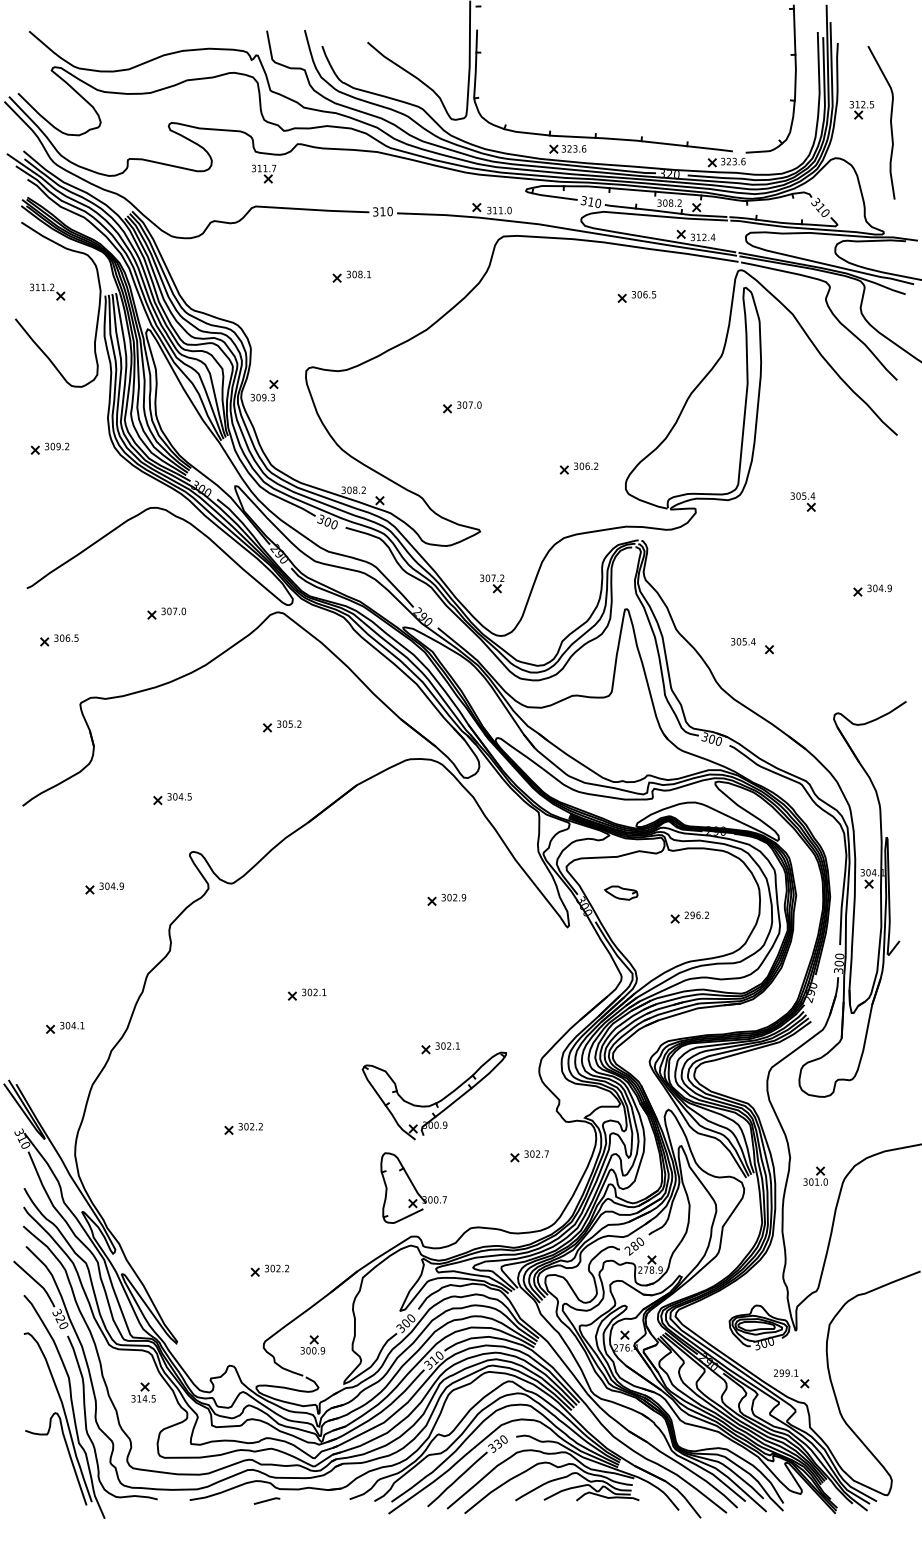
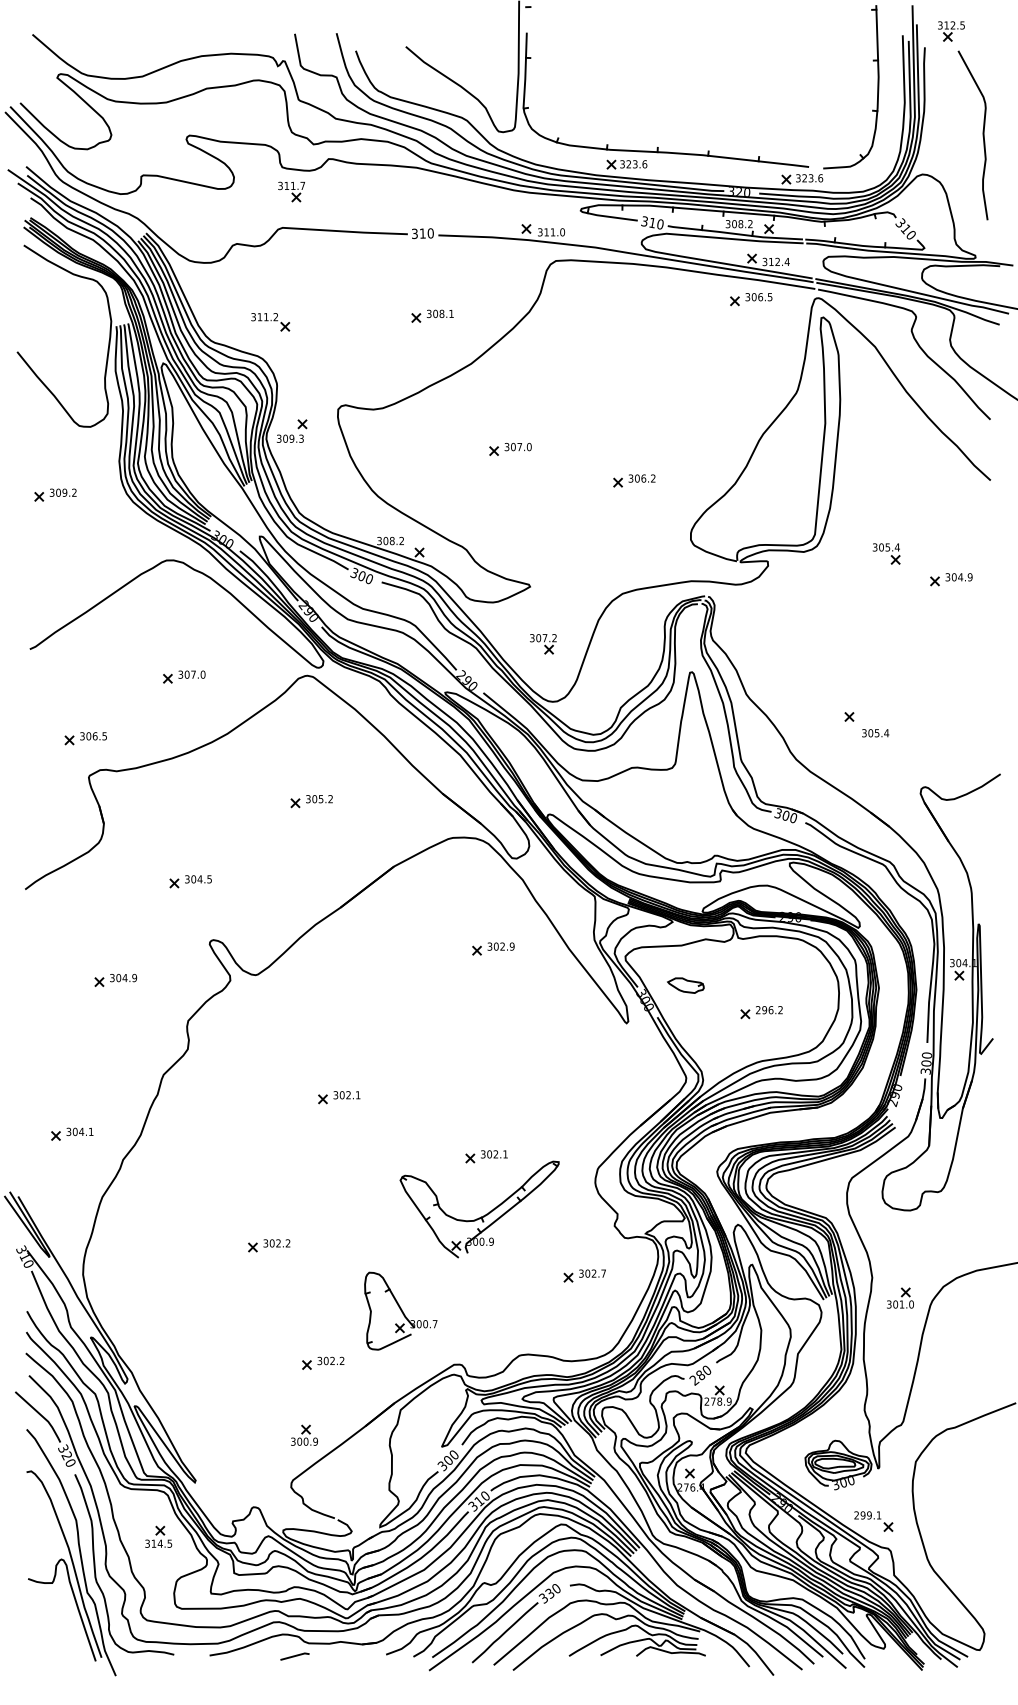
part: (861, 110) -> (951, 31), moved
part: (351, 275) -> (432, 315), moved
part: (47, 292) -> (270, 322), moved
part: (637, 296) -> (751, 299), moved
part: (579, 468) -> (634, 480), moved
part: (872, 590) -> (951, 579), moved
part: (59, 640) -> (85, 738), moved
text: (743, 642) -> (875, 733), moved
part: (446, 899) -> (493, 948), moved
part: (413, 1187) -> (400, 1310), moved
part: (270, 1269) -> (323, 1362), moved
part: (312, 1344) -> (304, 1434), moved

